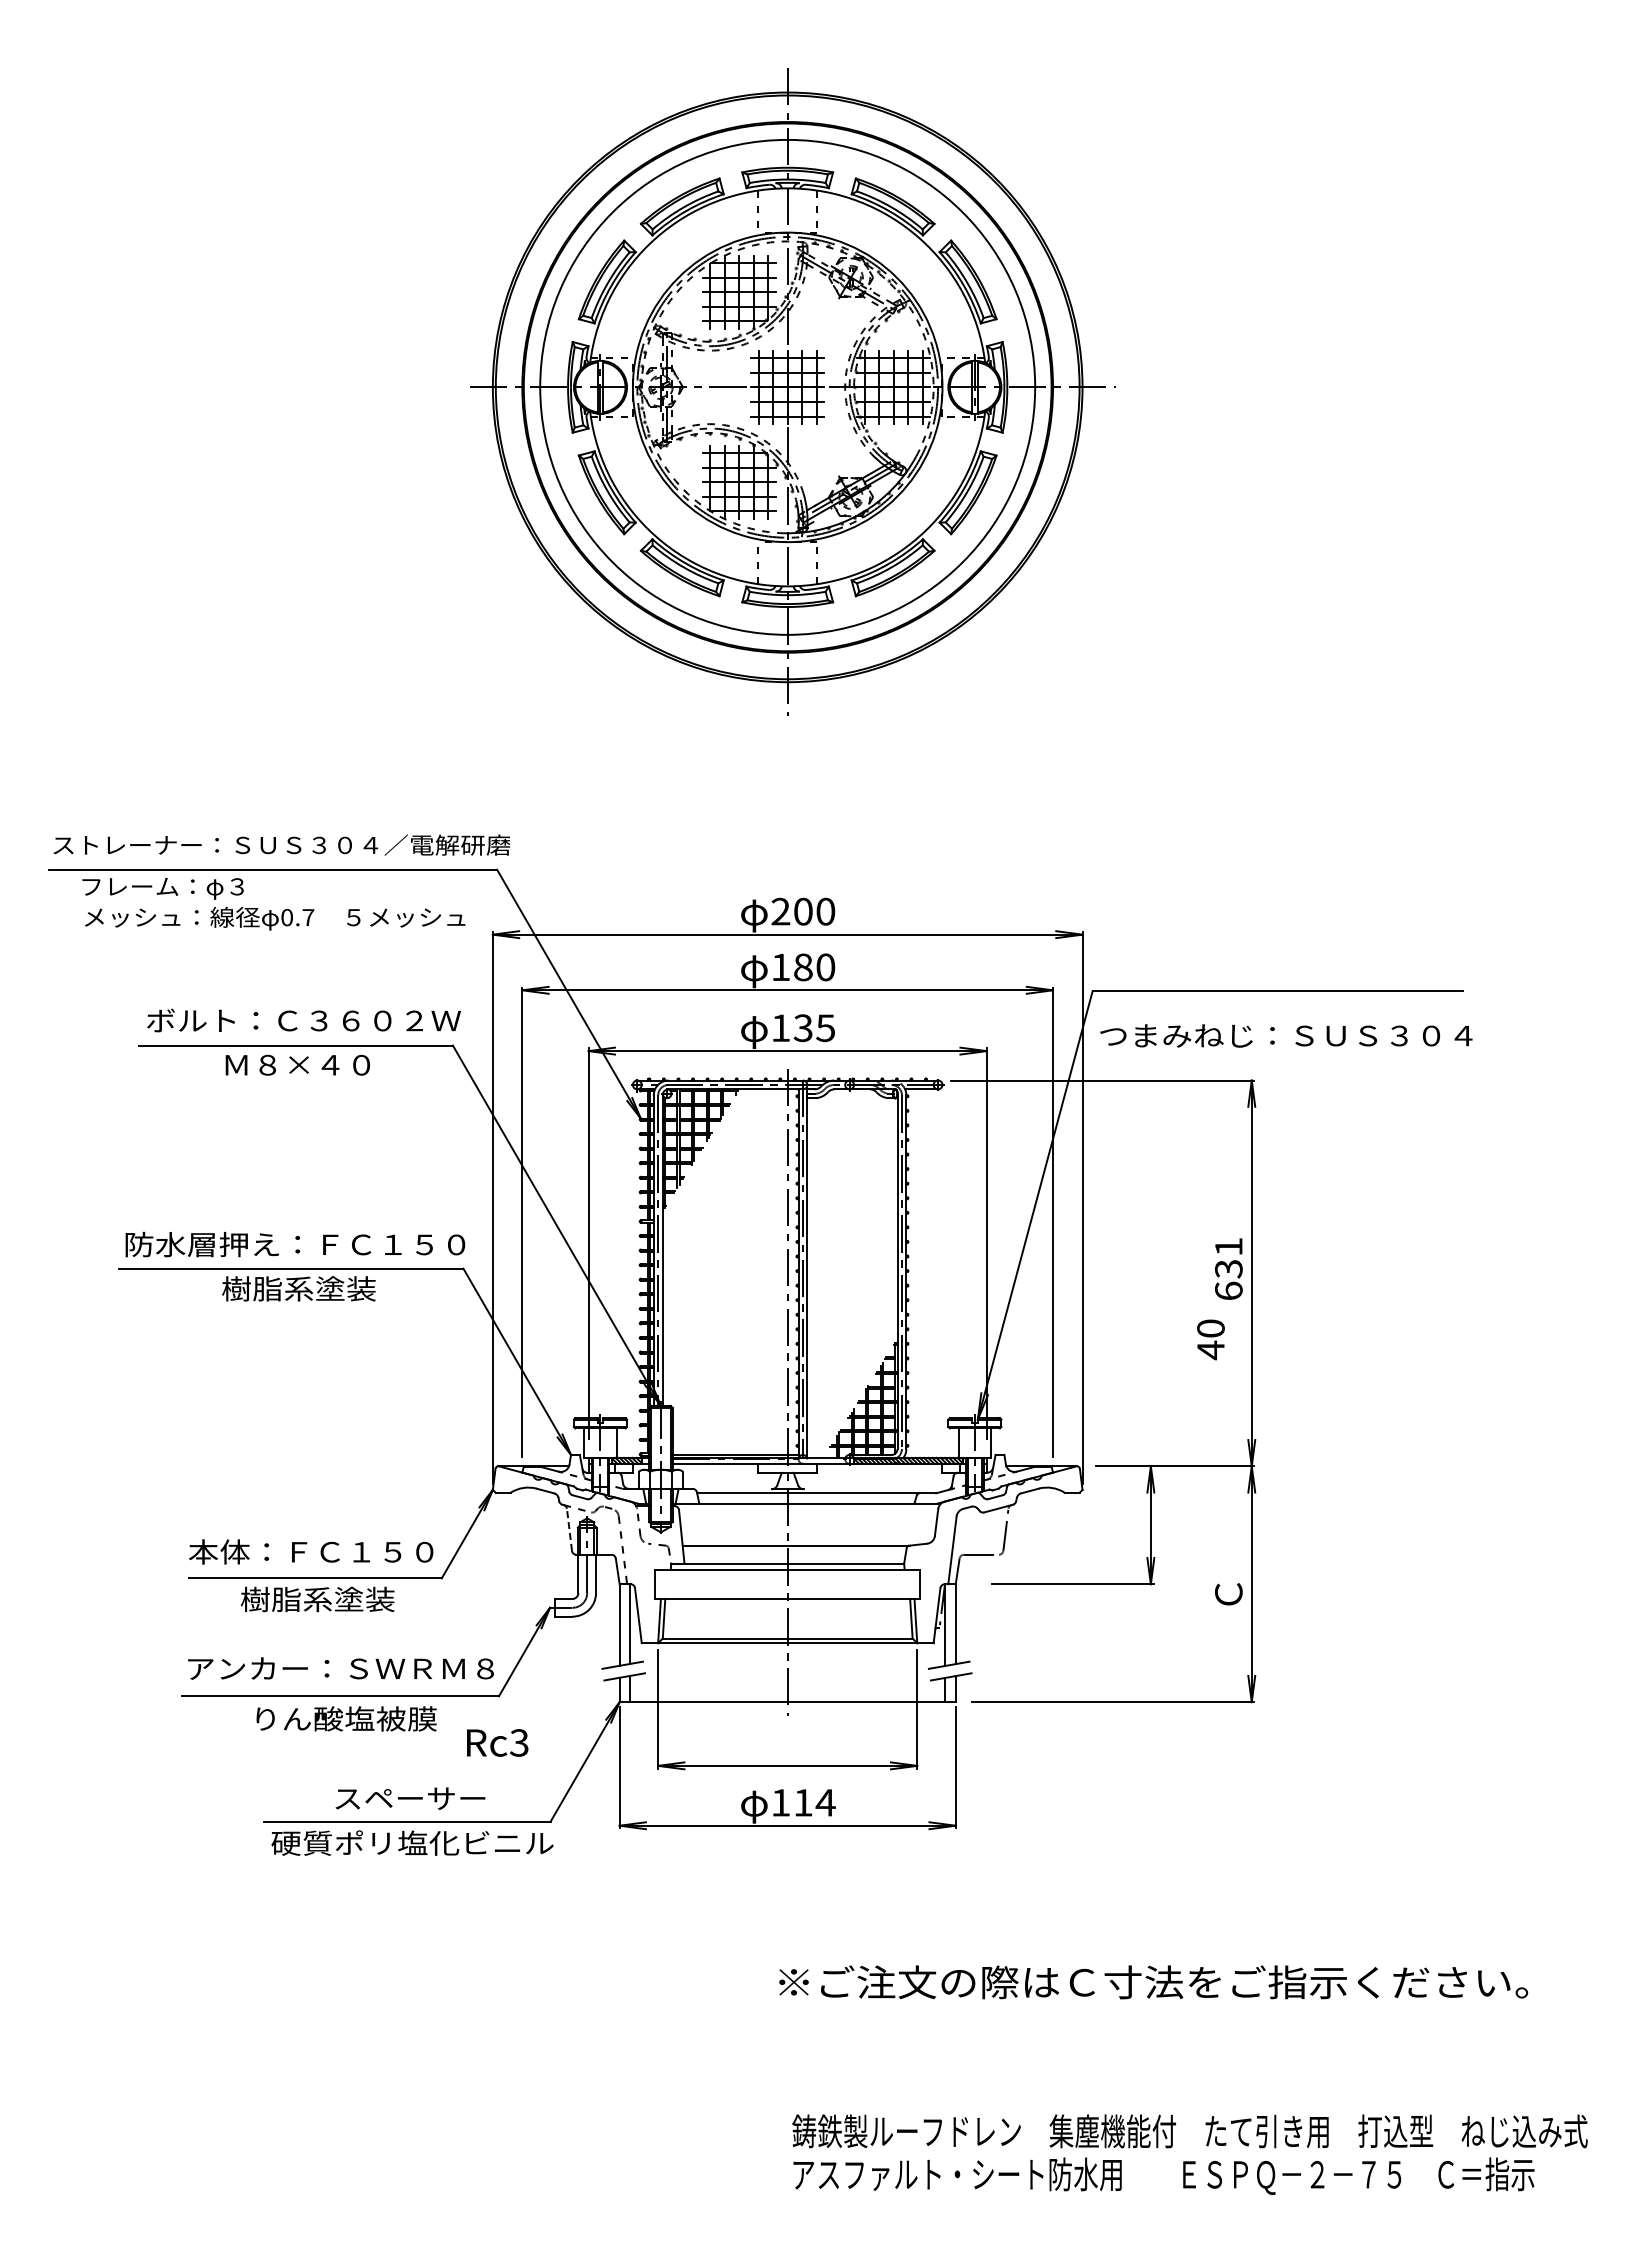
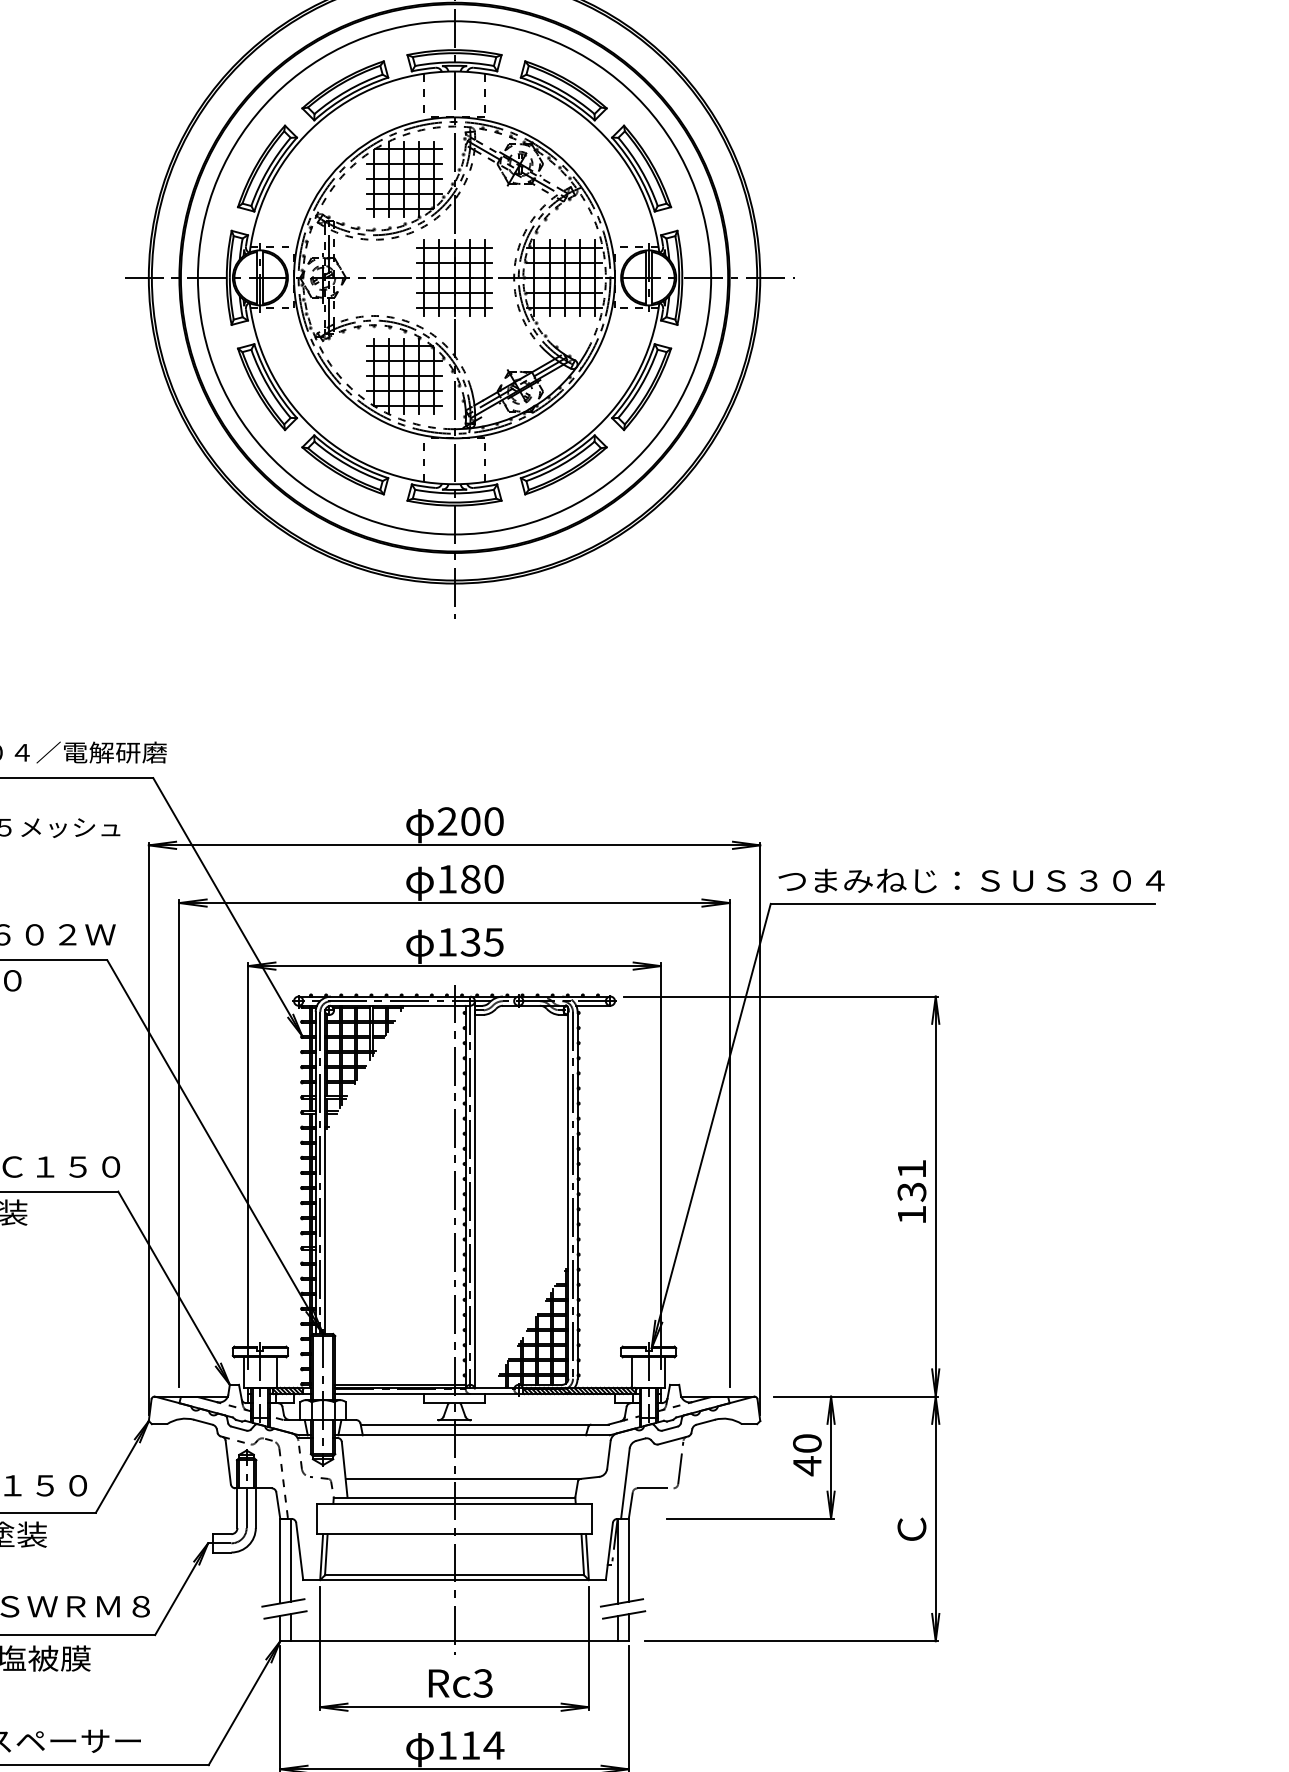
text: (1286, 1035) -> (971, 880), moved
text: (1228, 1290) -> (911, 1214), 631 -> 131
text: (1210, 1339) -> (806, 1454), moved
line: (569, 1529) -> (228, 1462), dashed -> solid
text: (497, 1742) -> (460, 1683), moved

